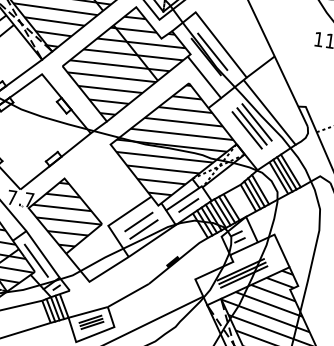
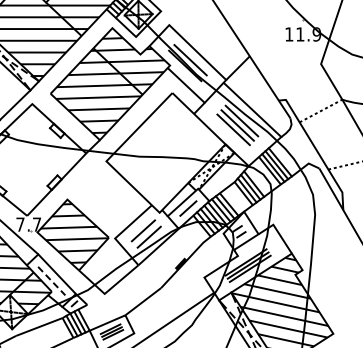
hatch: (174, 139) -> (166, 148), removed
line: (36, 261) -> (51, 281), solid -> dashed

